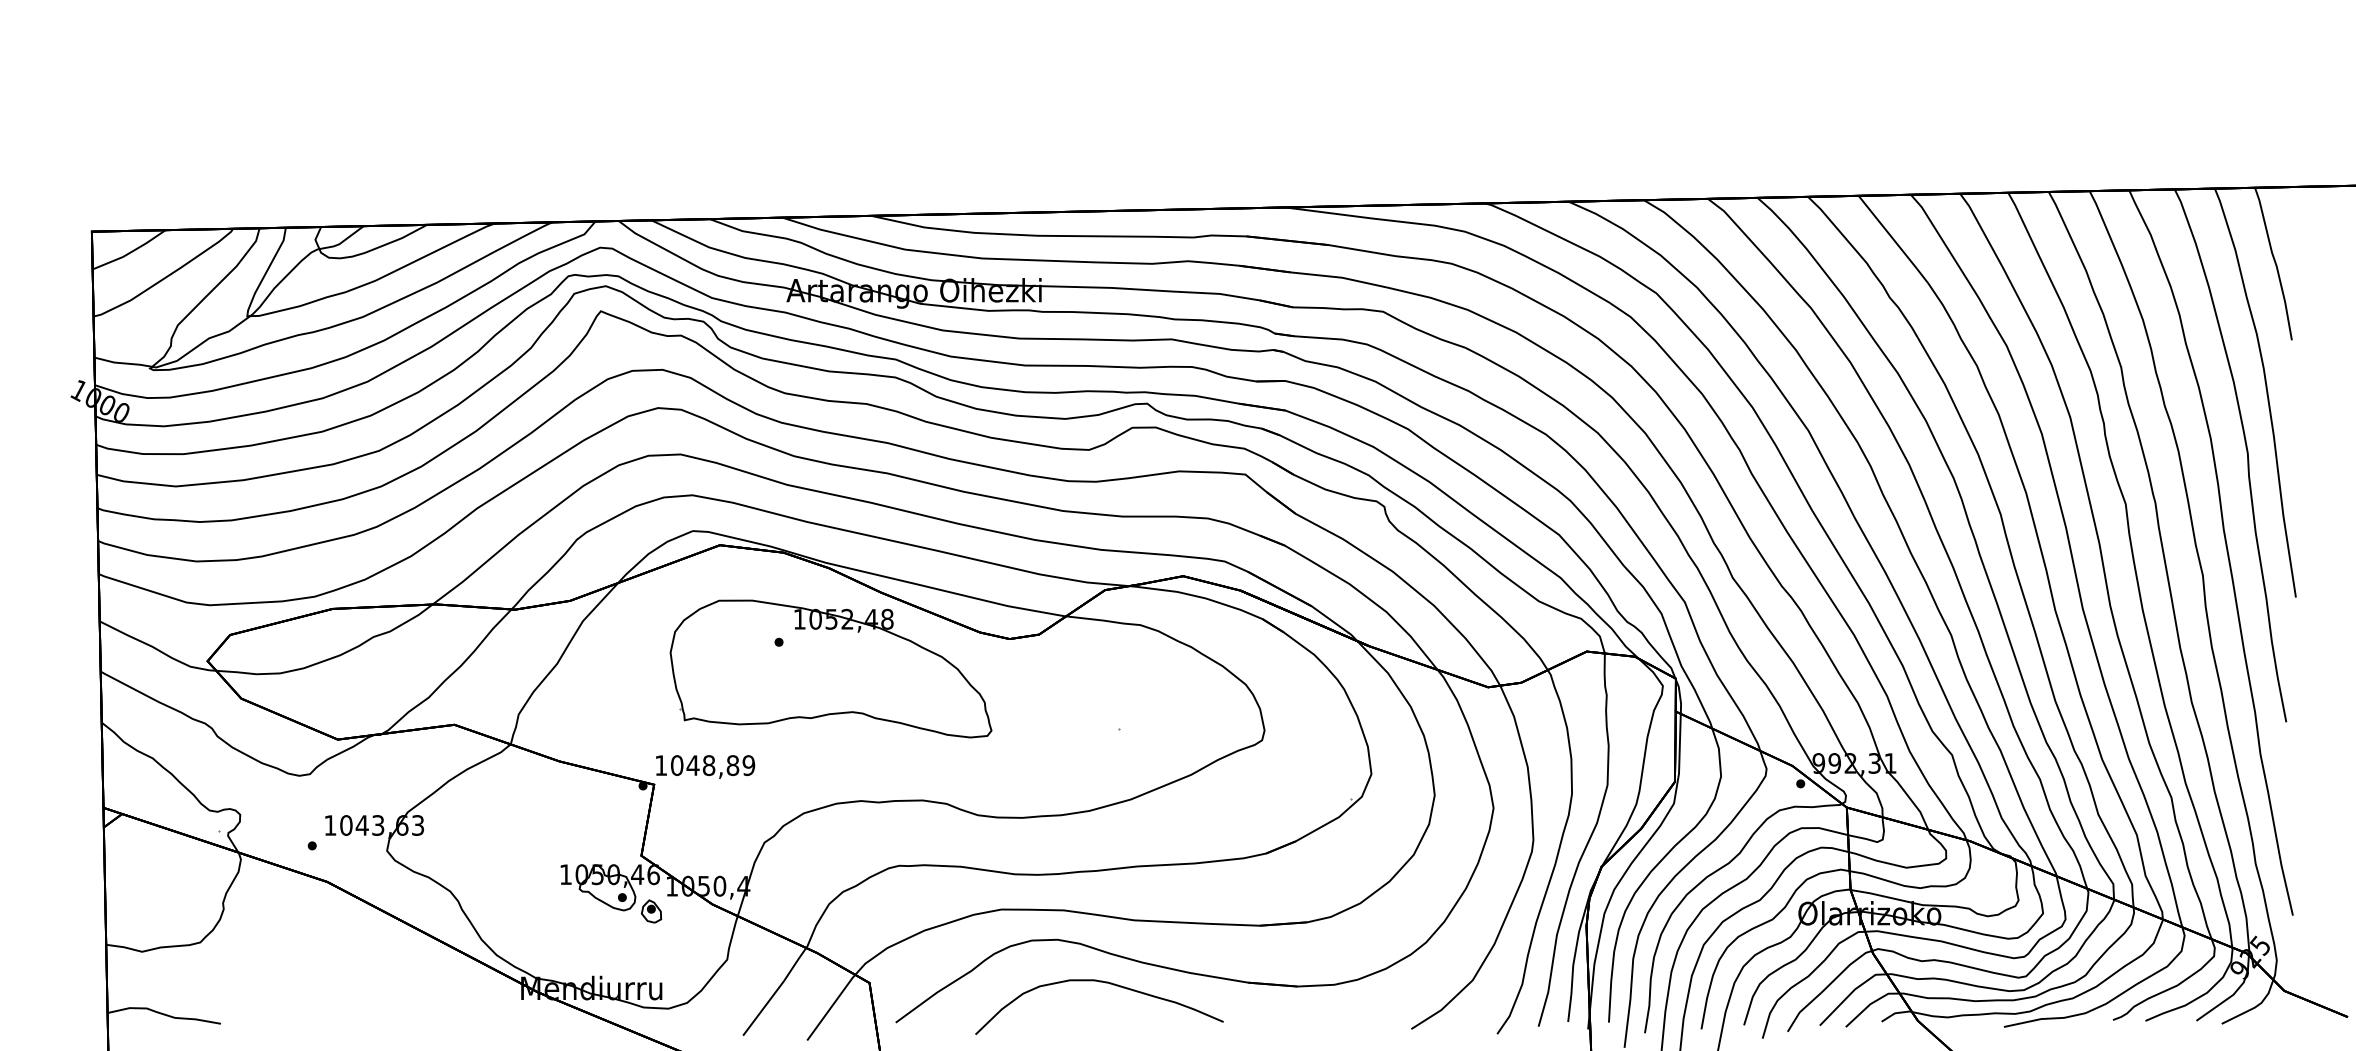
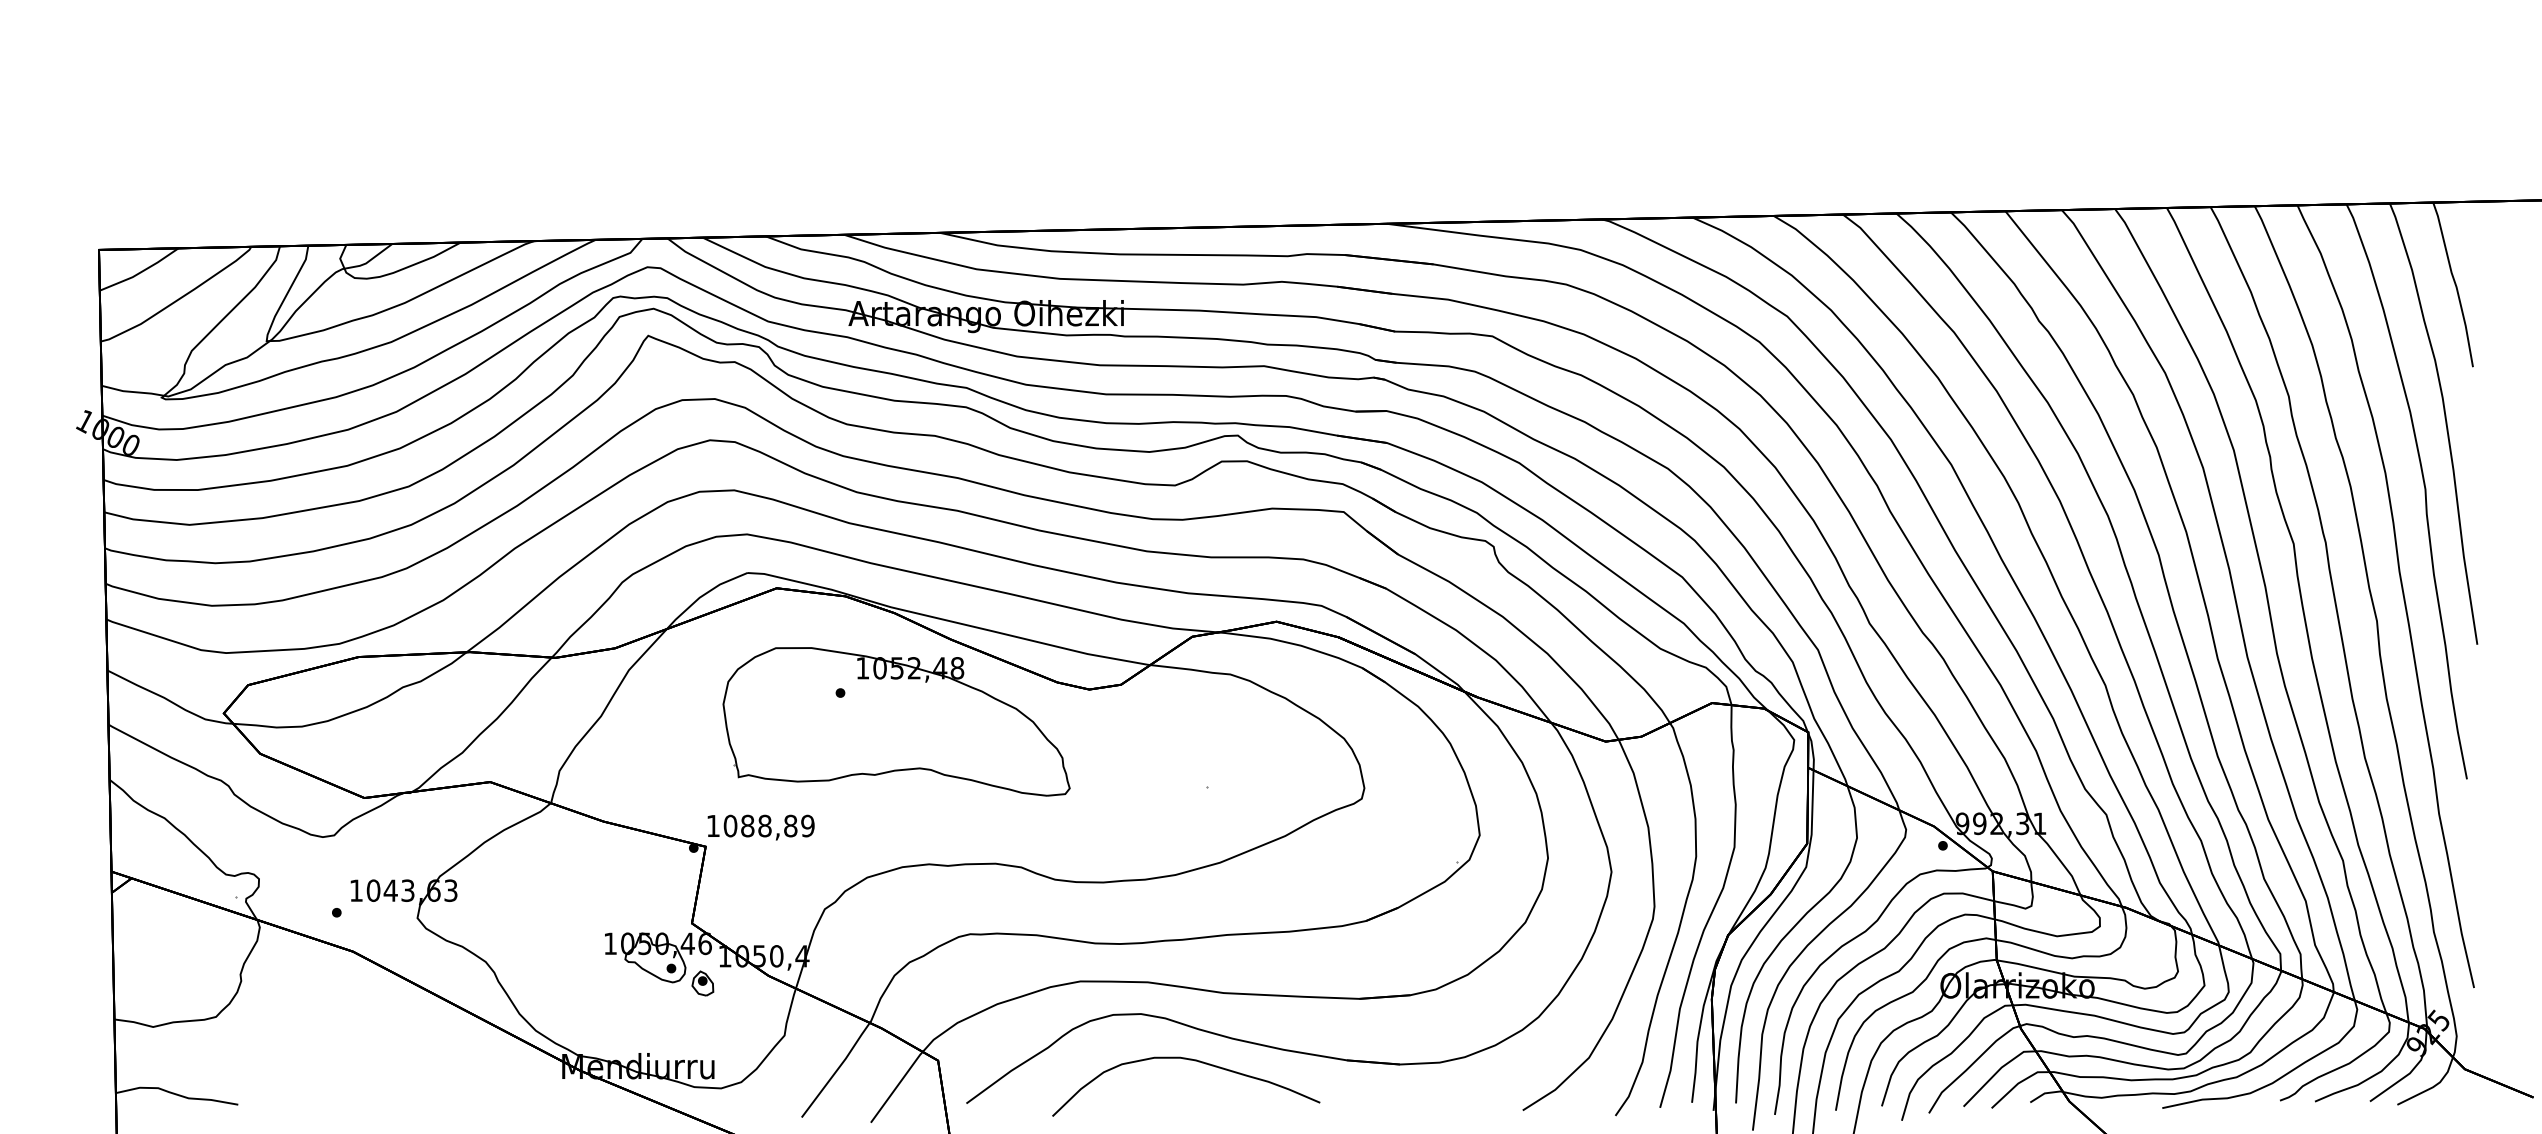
text: (692, 765) -> (747, 825), 1048,89 -> 1088,89

